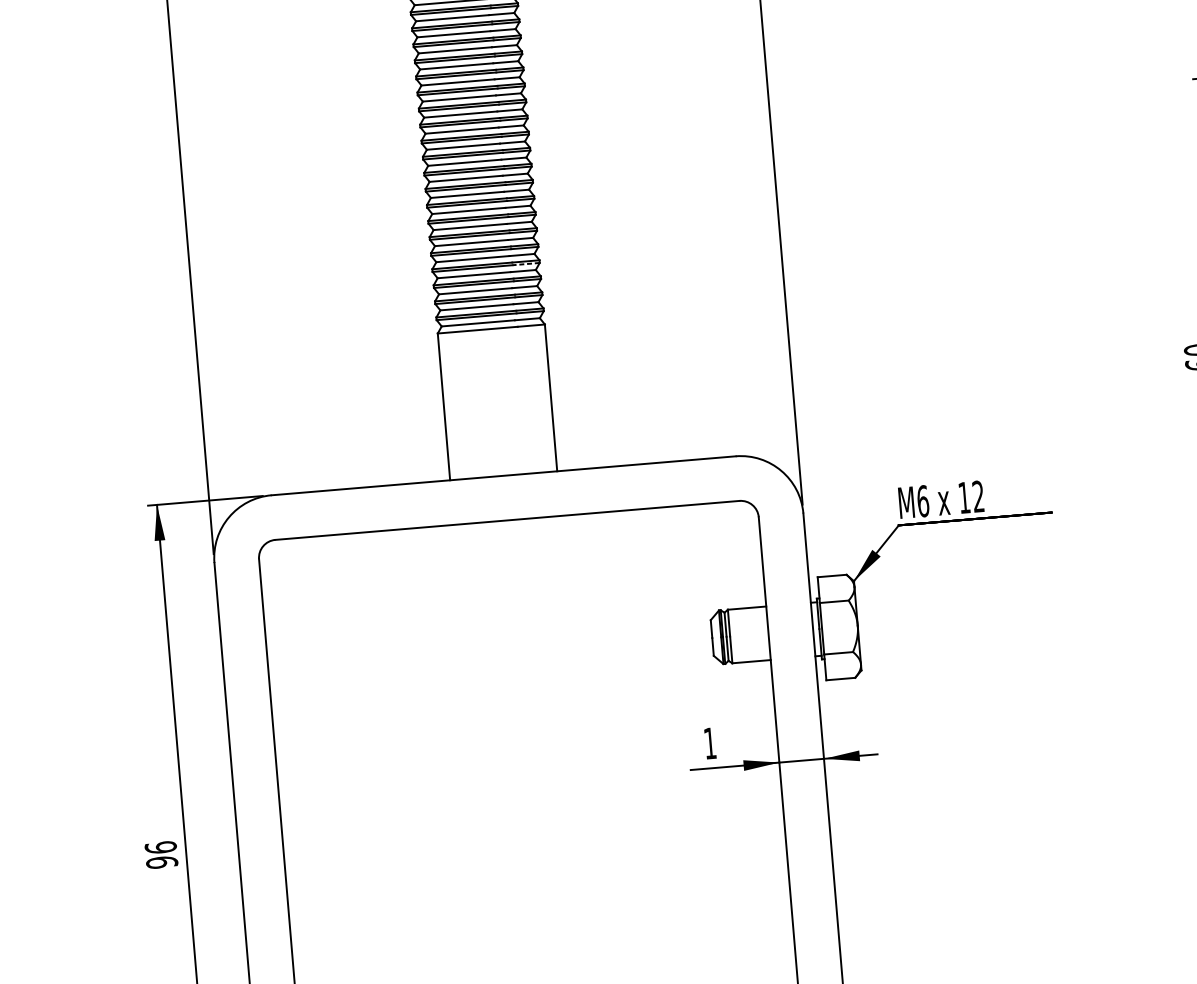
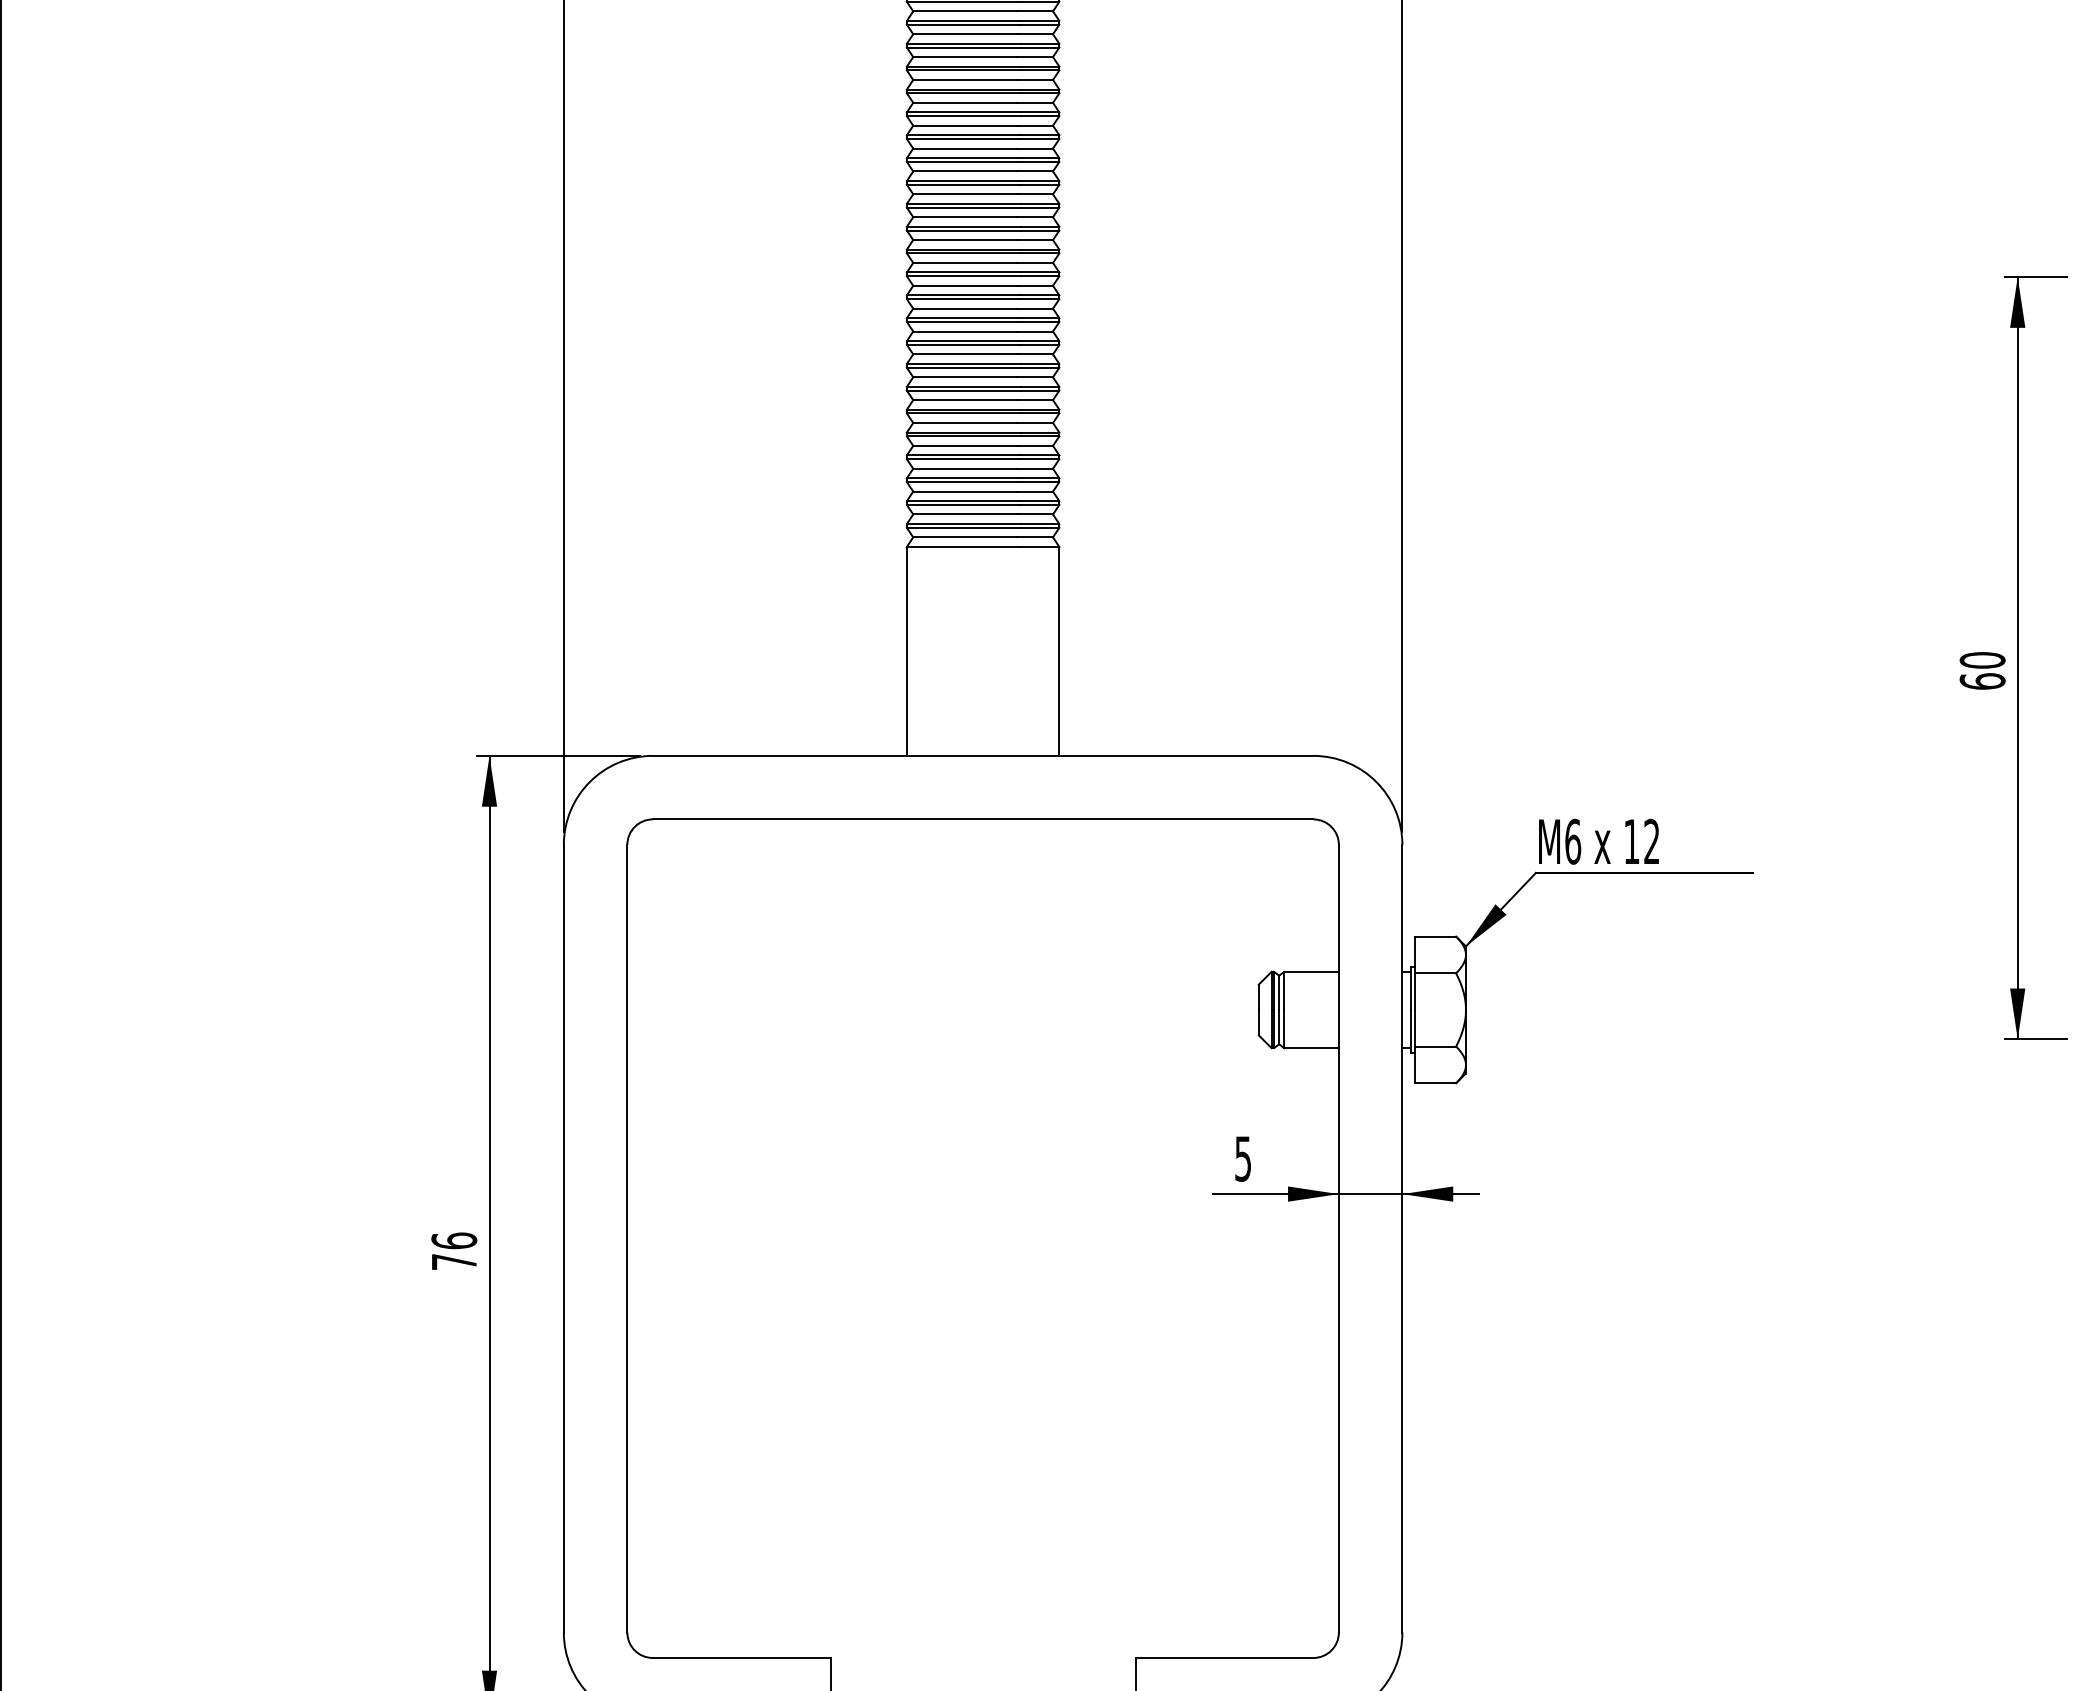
line: (525, 264) -> (1039, 459), dashed -> solid
text: (709, 743) -> (1242, 1158), 1 -> 5
text: (162, 862) -> (454, 1261), 96 -> 76

